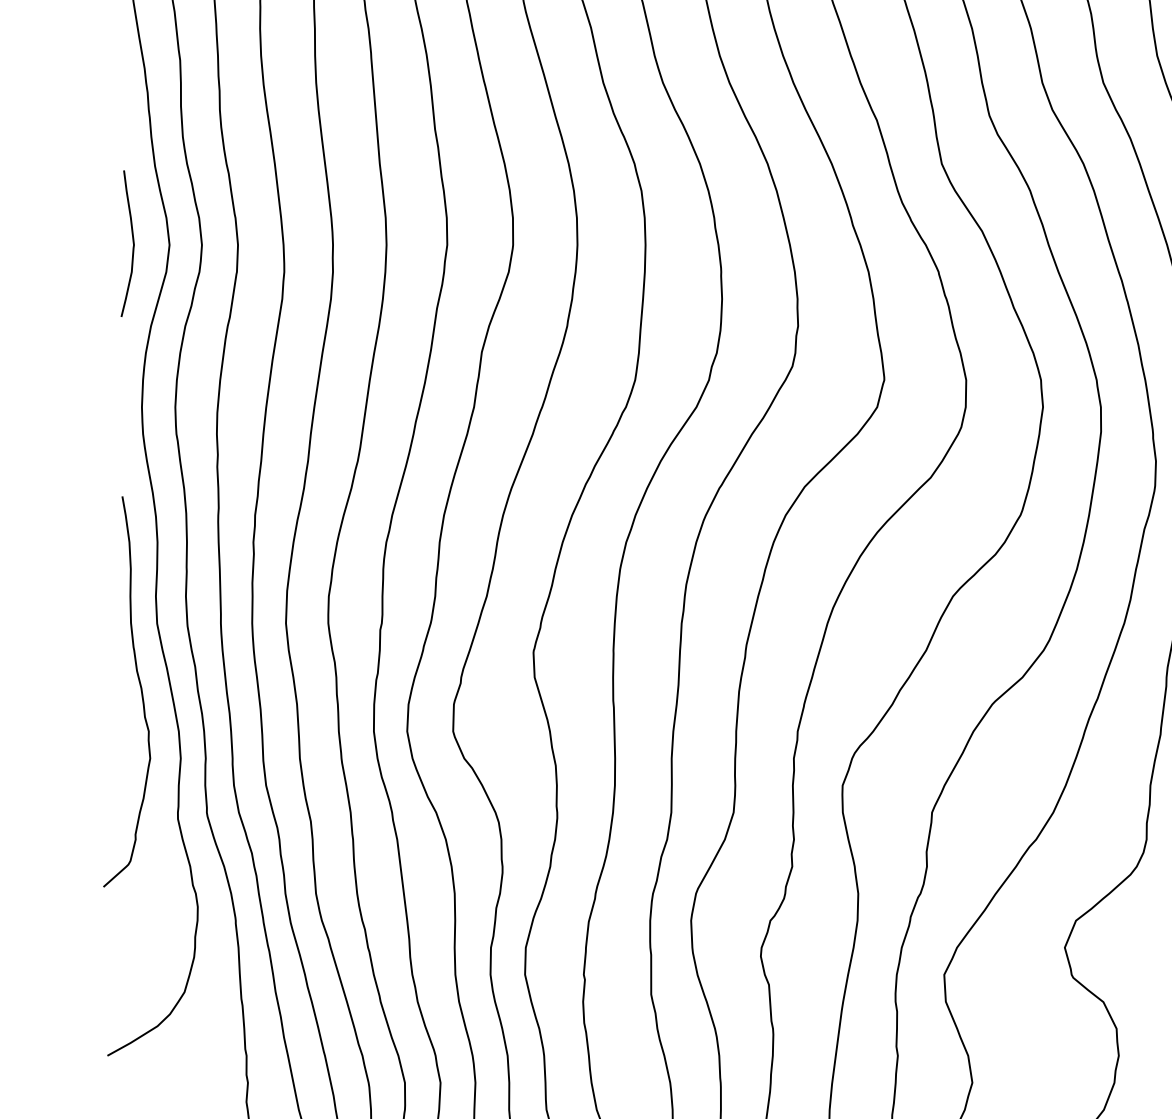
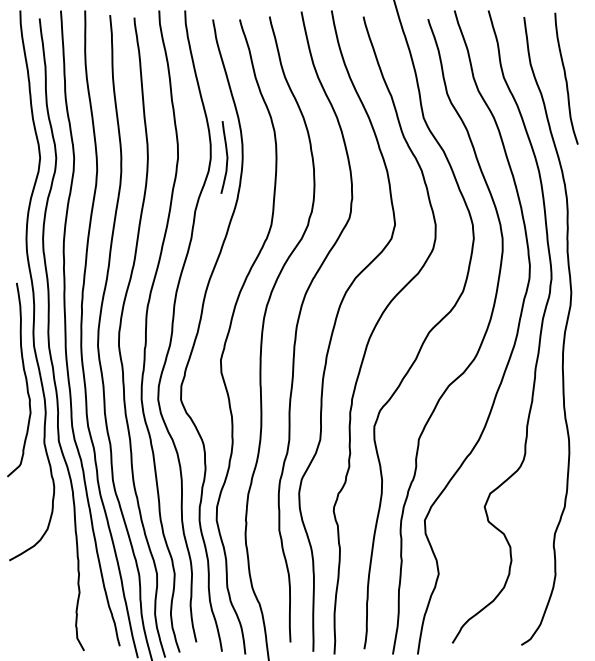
curve: (131, 243) -> (226, 157), moved

